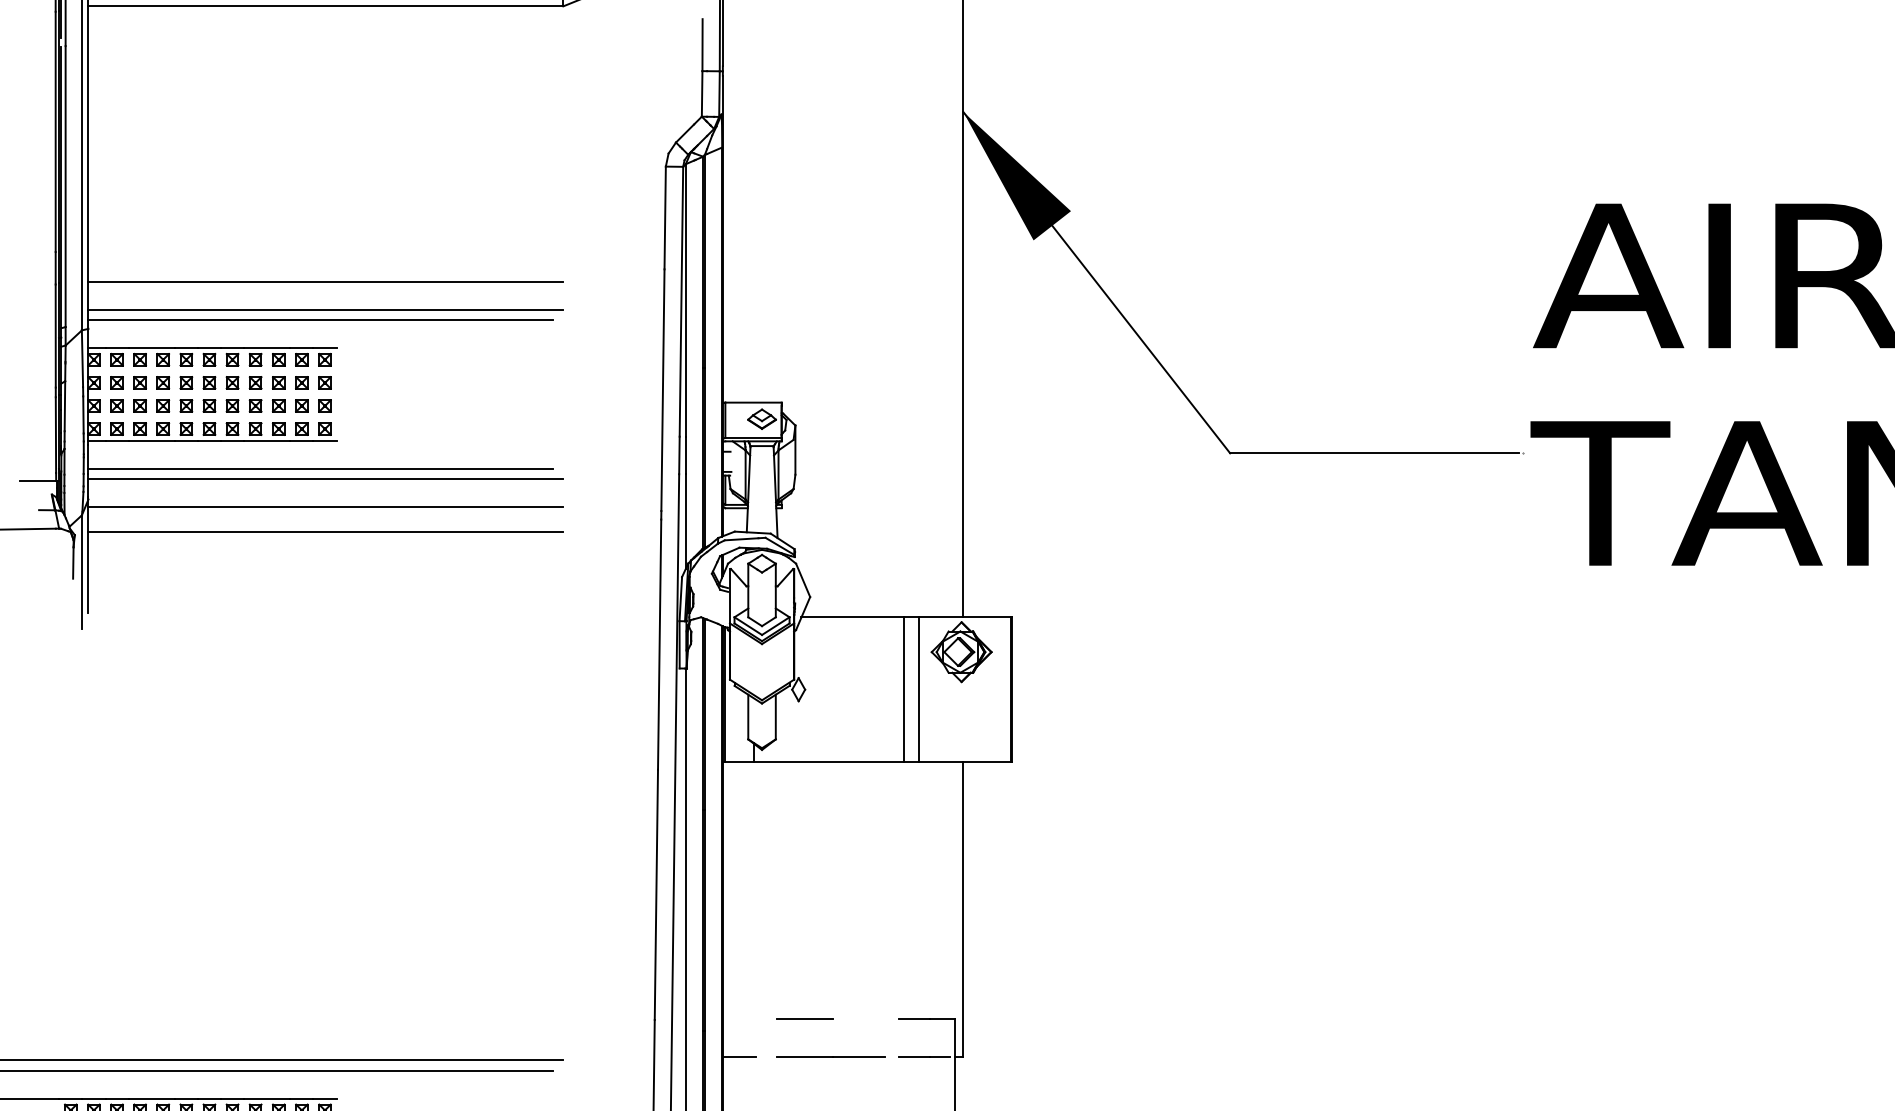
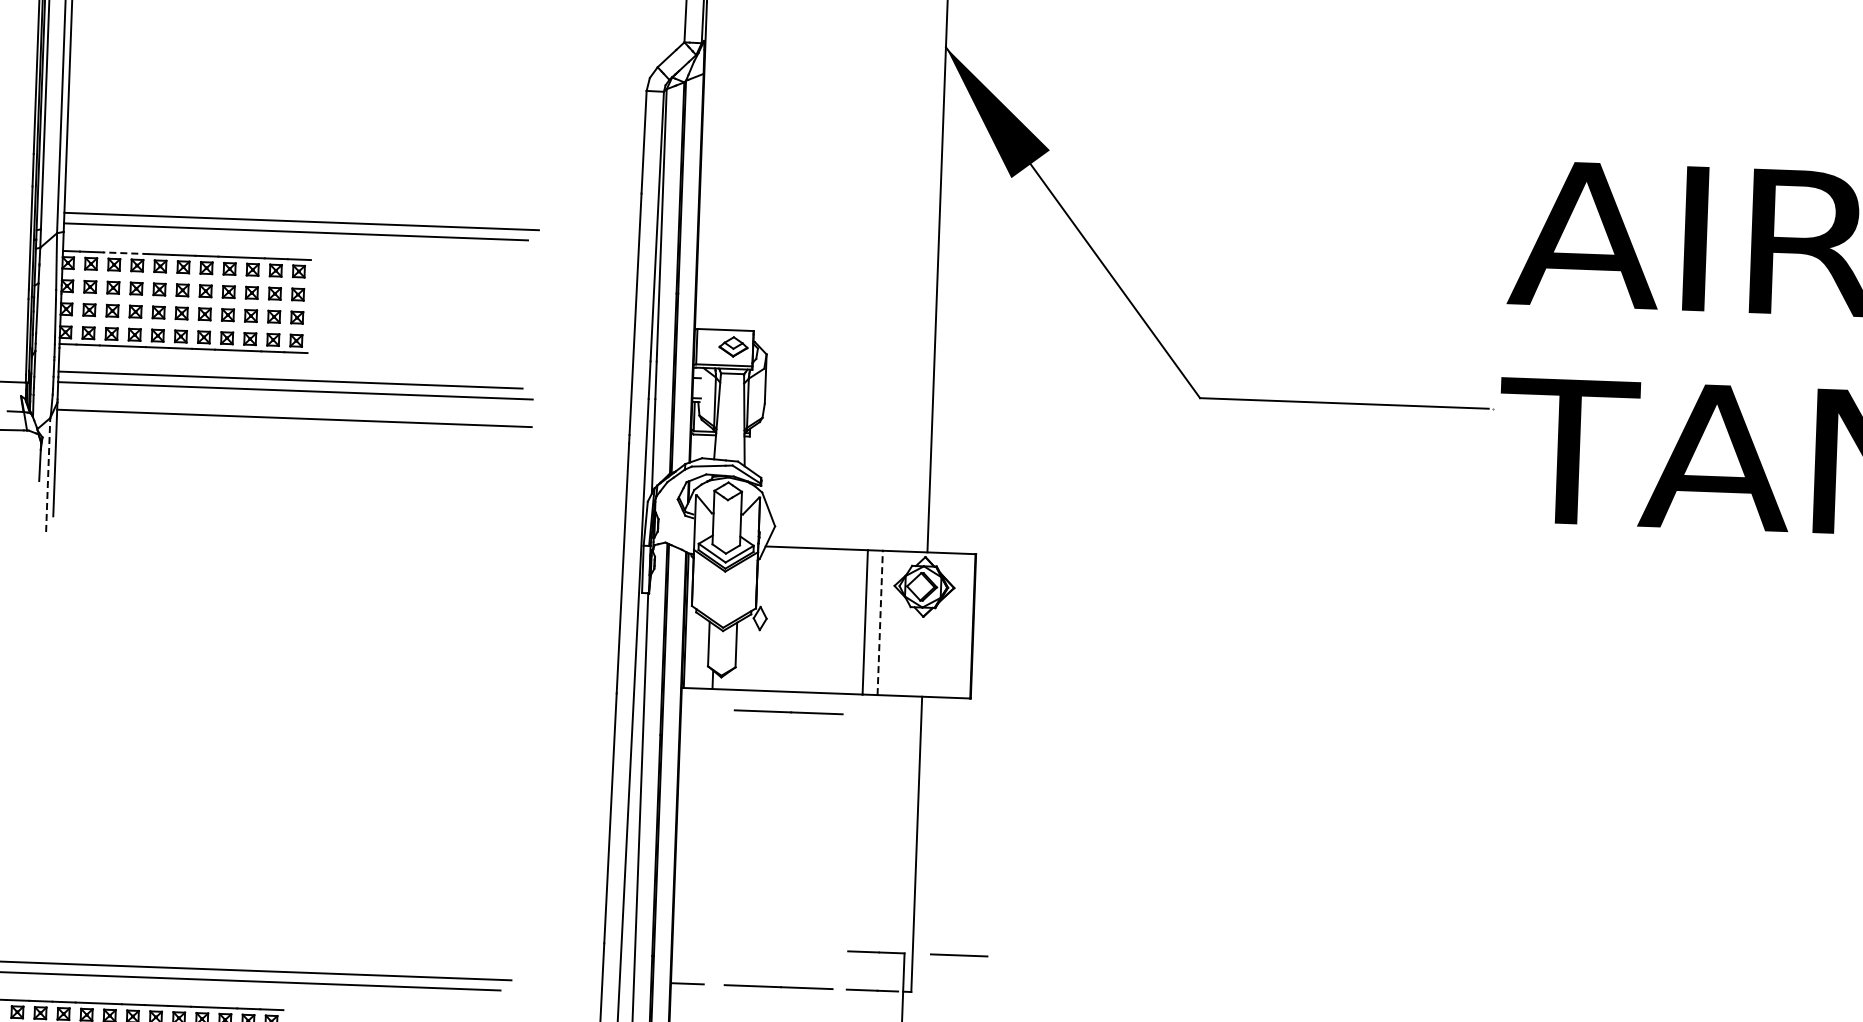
line: (325, 282) -> (302, 194), removed
line: (151, 347) -> (126, 252), solid -> dashed
line: (325, 532) -> (293, 444), removed
line: (81, 572) -> (47, 475), solid -> dashed
line: (918, 689) -> (879, 622), solid -> dashed
line: (830, 781) -> (788, 711), added
line: (804, 1018) -> (958, 954), moved

